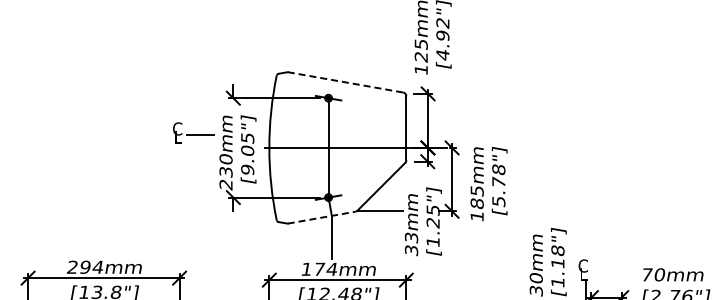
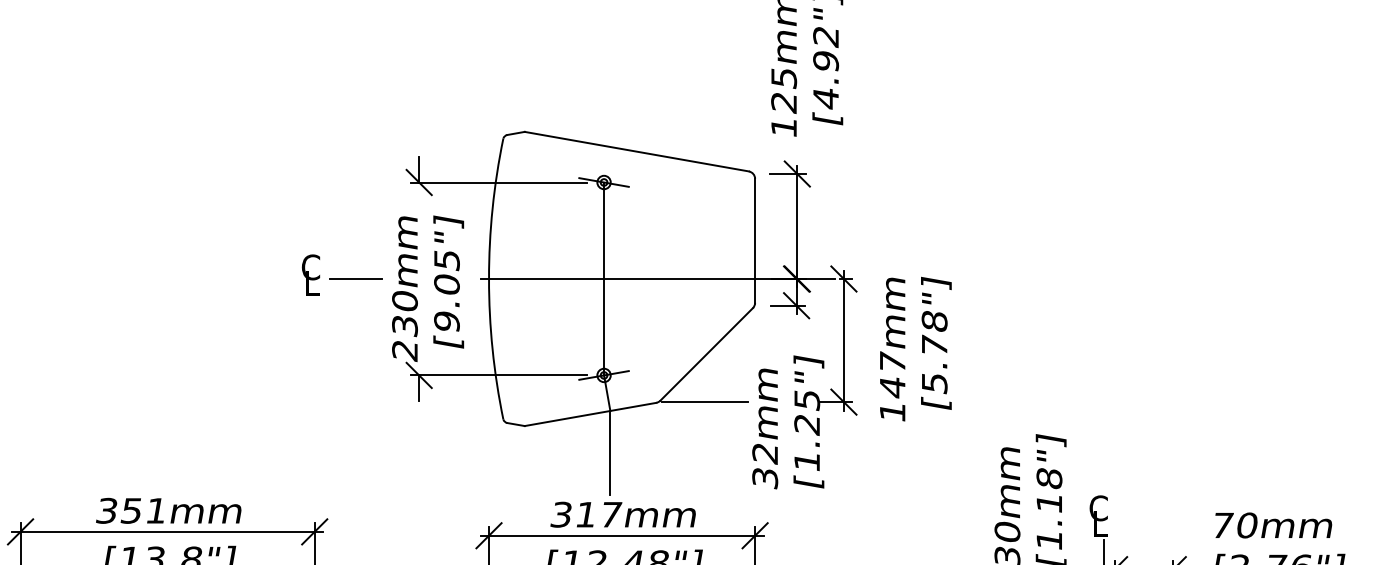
line: (345, 82) -> (636, 151), dashed -> solid
part: (193, 132) -> (341, 274), moved
text: (476, 197) -> (891, 375), 185mm -> 147mm
line: (322, 217) -> (592, 414), dashed -> solid
text: (411, 237) -> (765, 452), 33mm -> 32mm
text: (84, 266) -> (130, 509), 294mm -> 351mm
text: (319, 268) -> (586, 513), 174mm -> 317mm

